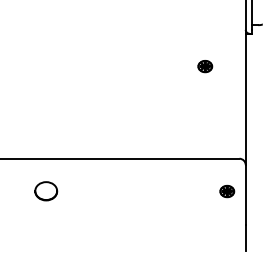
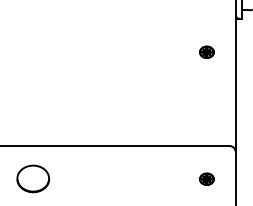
part: (205, 66) -> (207, 52), moved
part: (45, 191) -> (32, 179), size x1.43
part: (227, 191) -> (207, 179), moved

